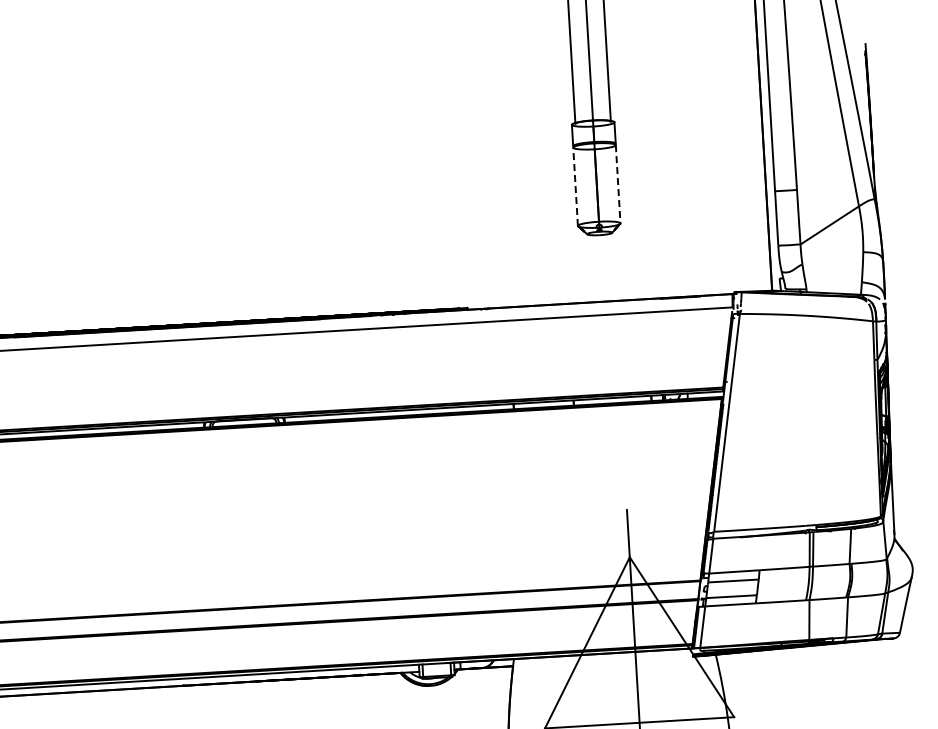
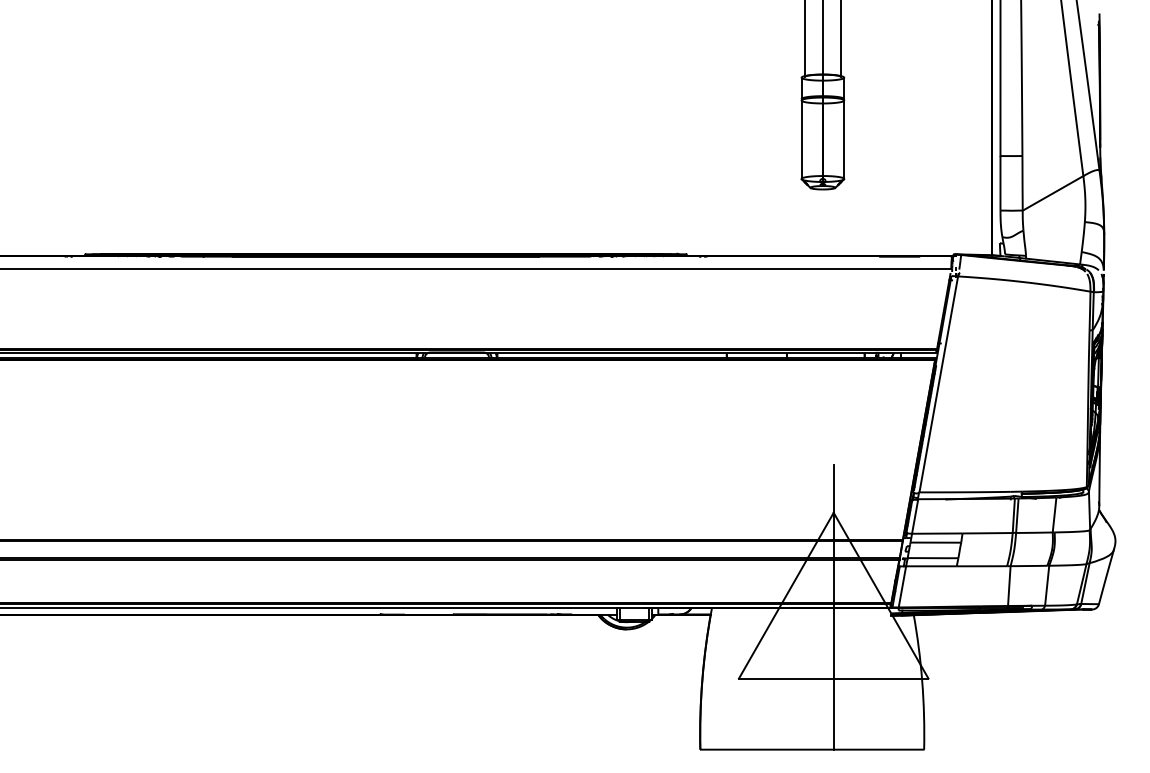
line: (618, 185) -> (844, 140), dashed -> solid
line: (575, 186) -> (801, 139), dashed -> solid

